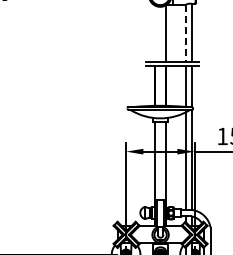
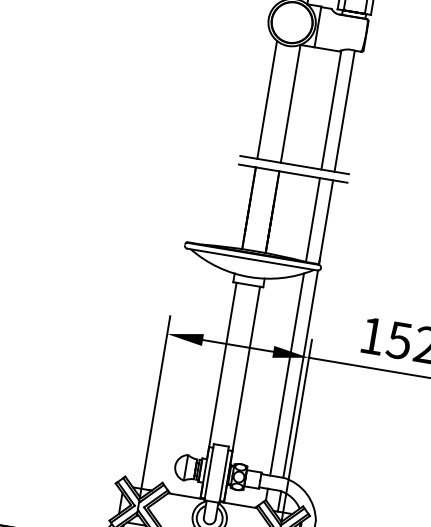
line: (154, 33) -> (266, 99), added
line: (185, 33) -> (331, 109), dashed -> solid

